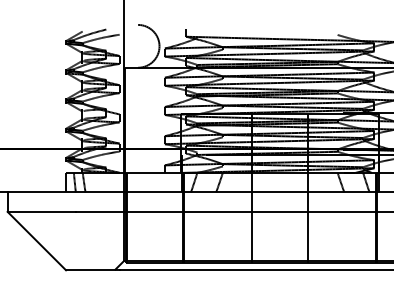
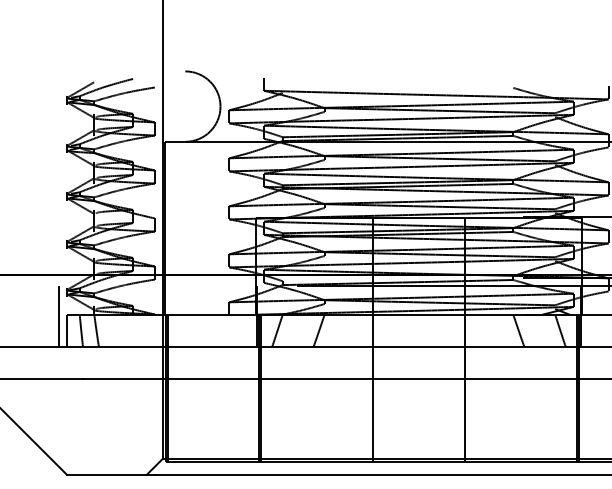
line: (61, 173) -> (59, 315), added

